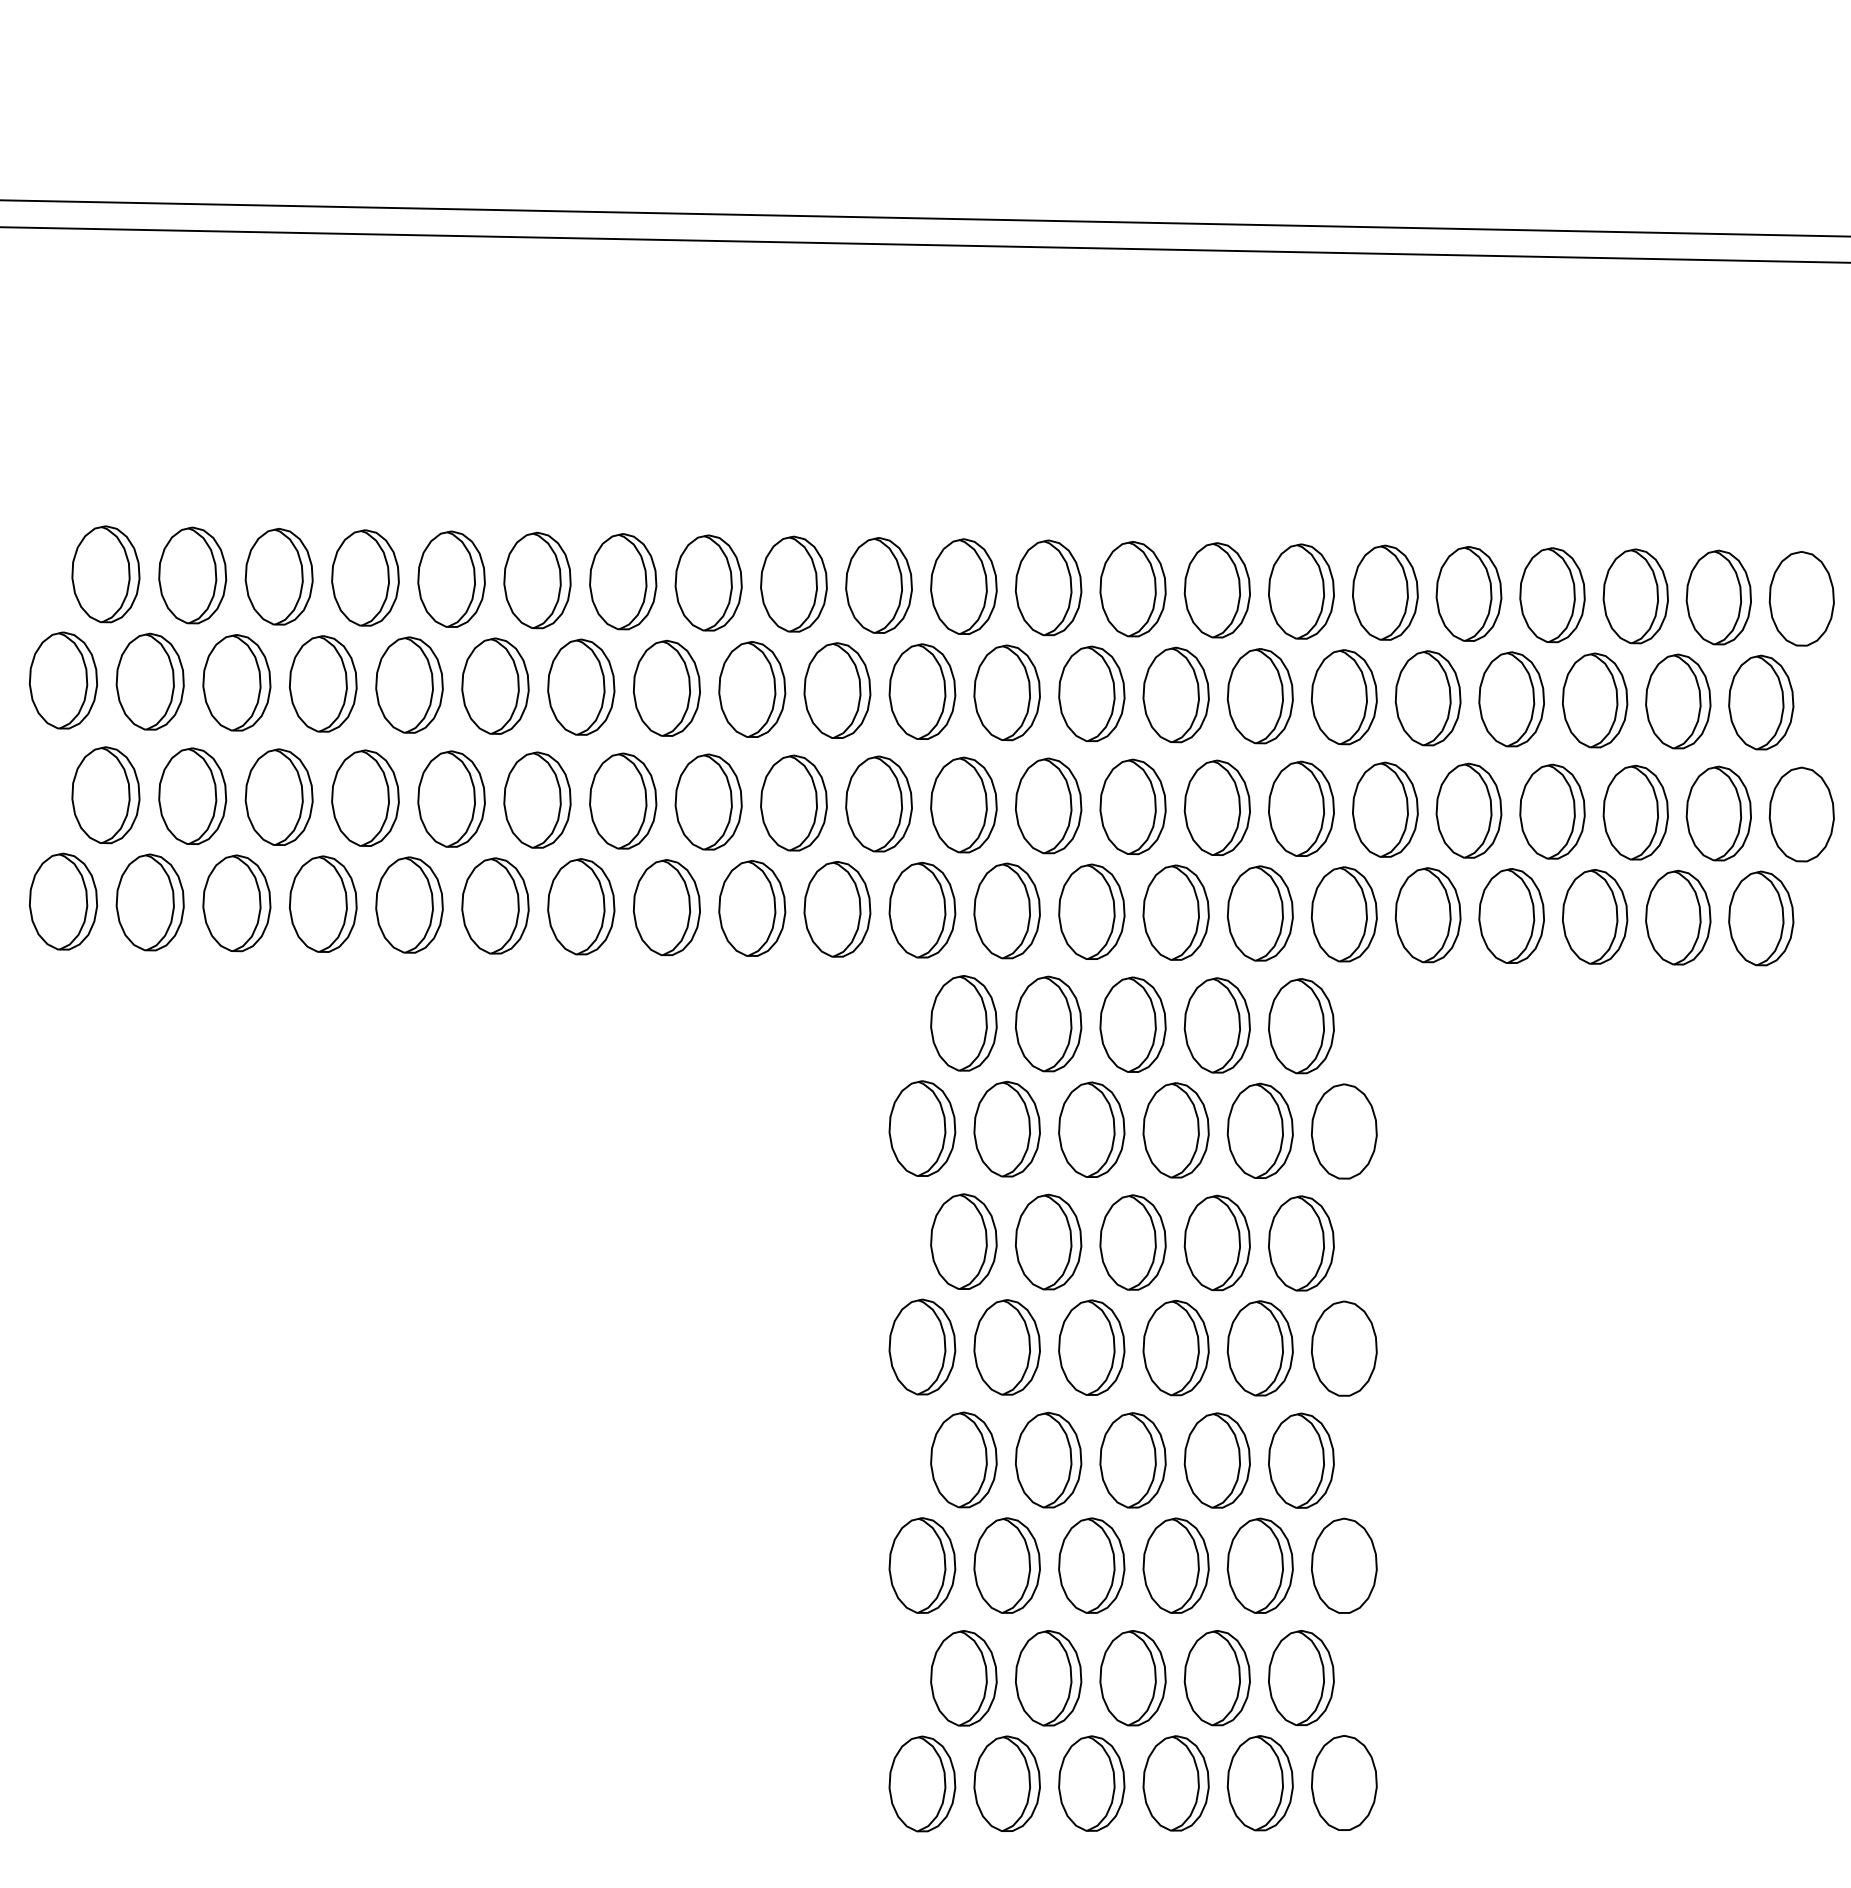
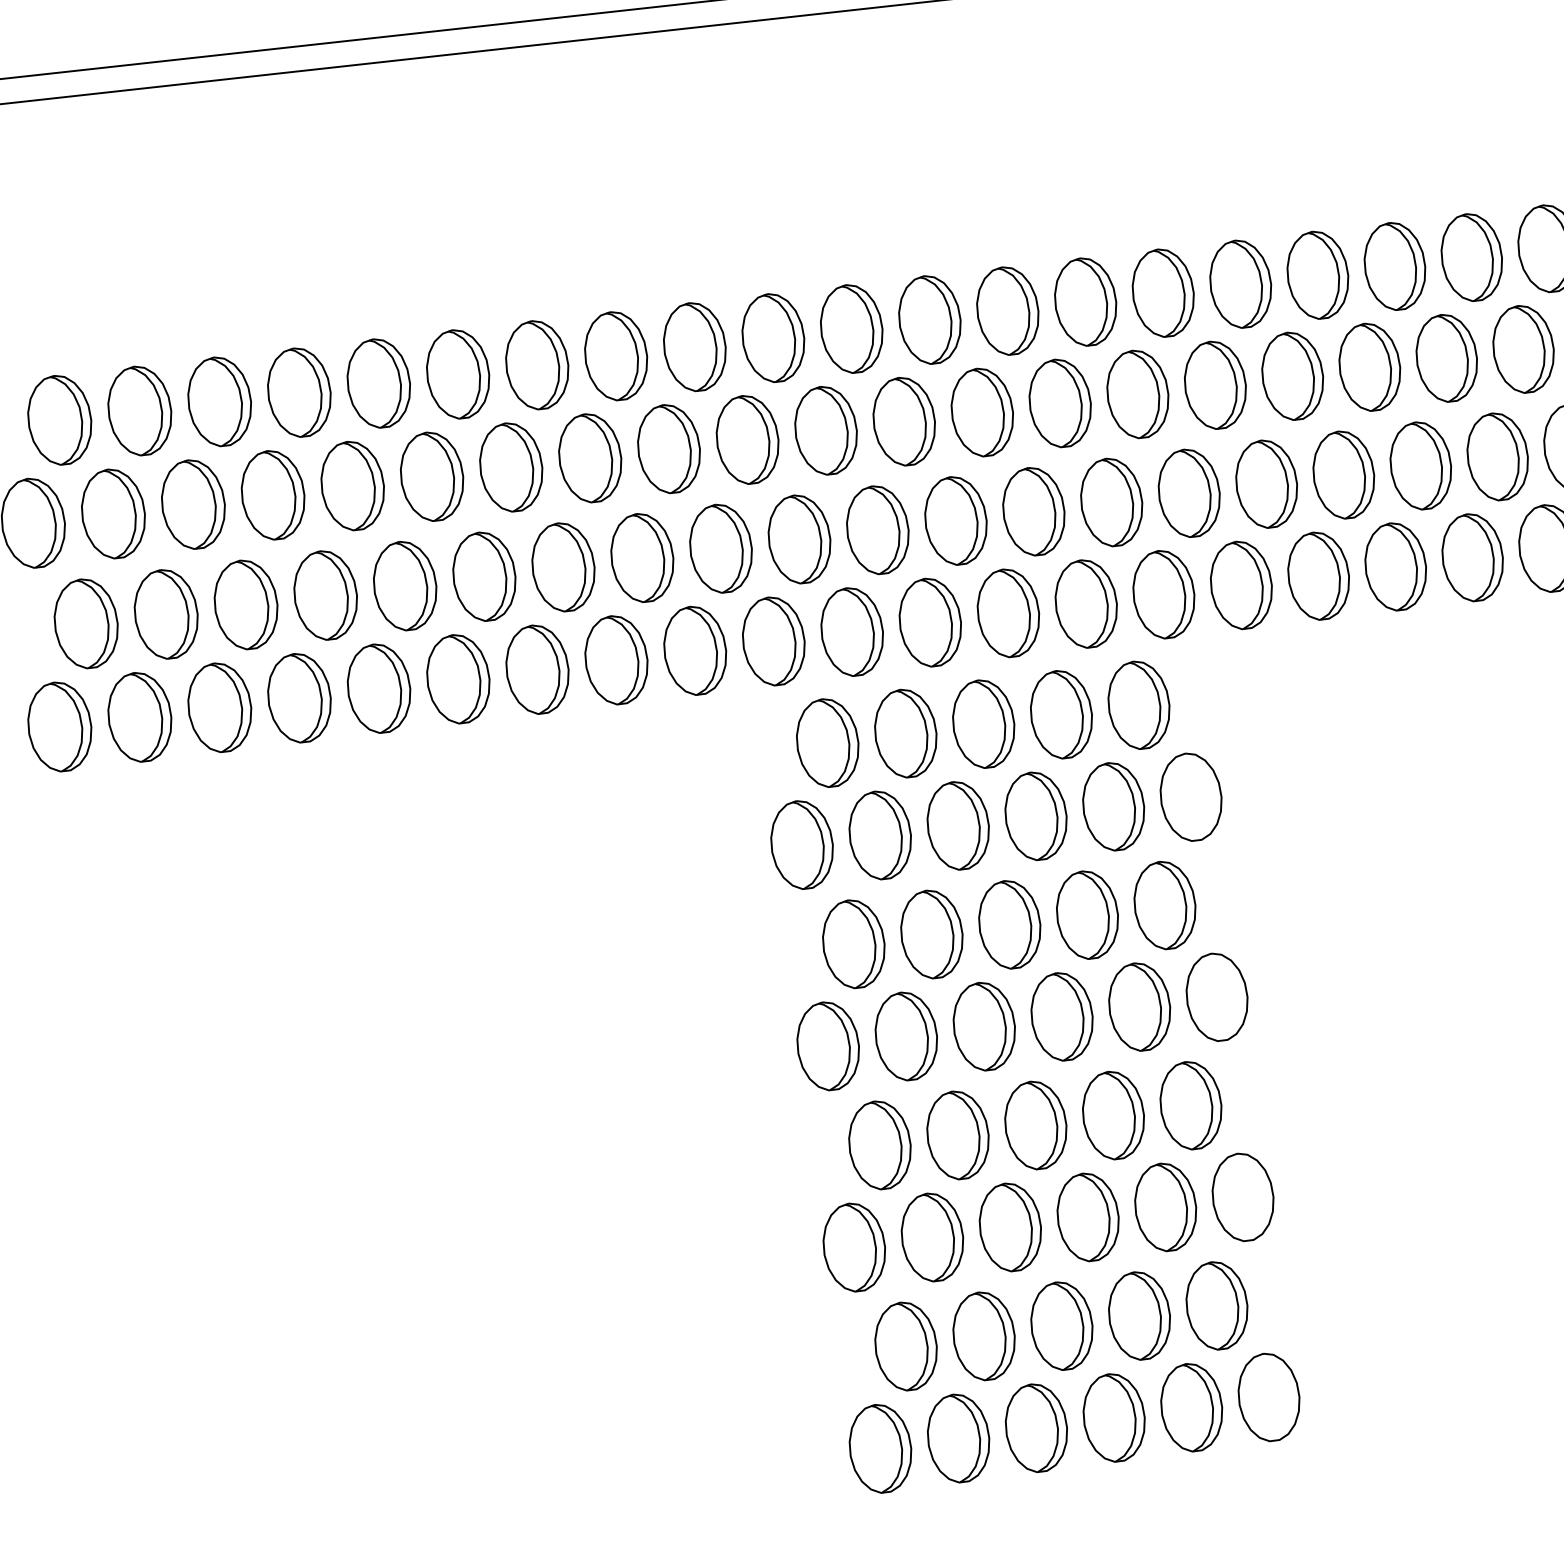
part: (1132, 1412) -> (1029, 1081), moved

